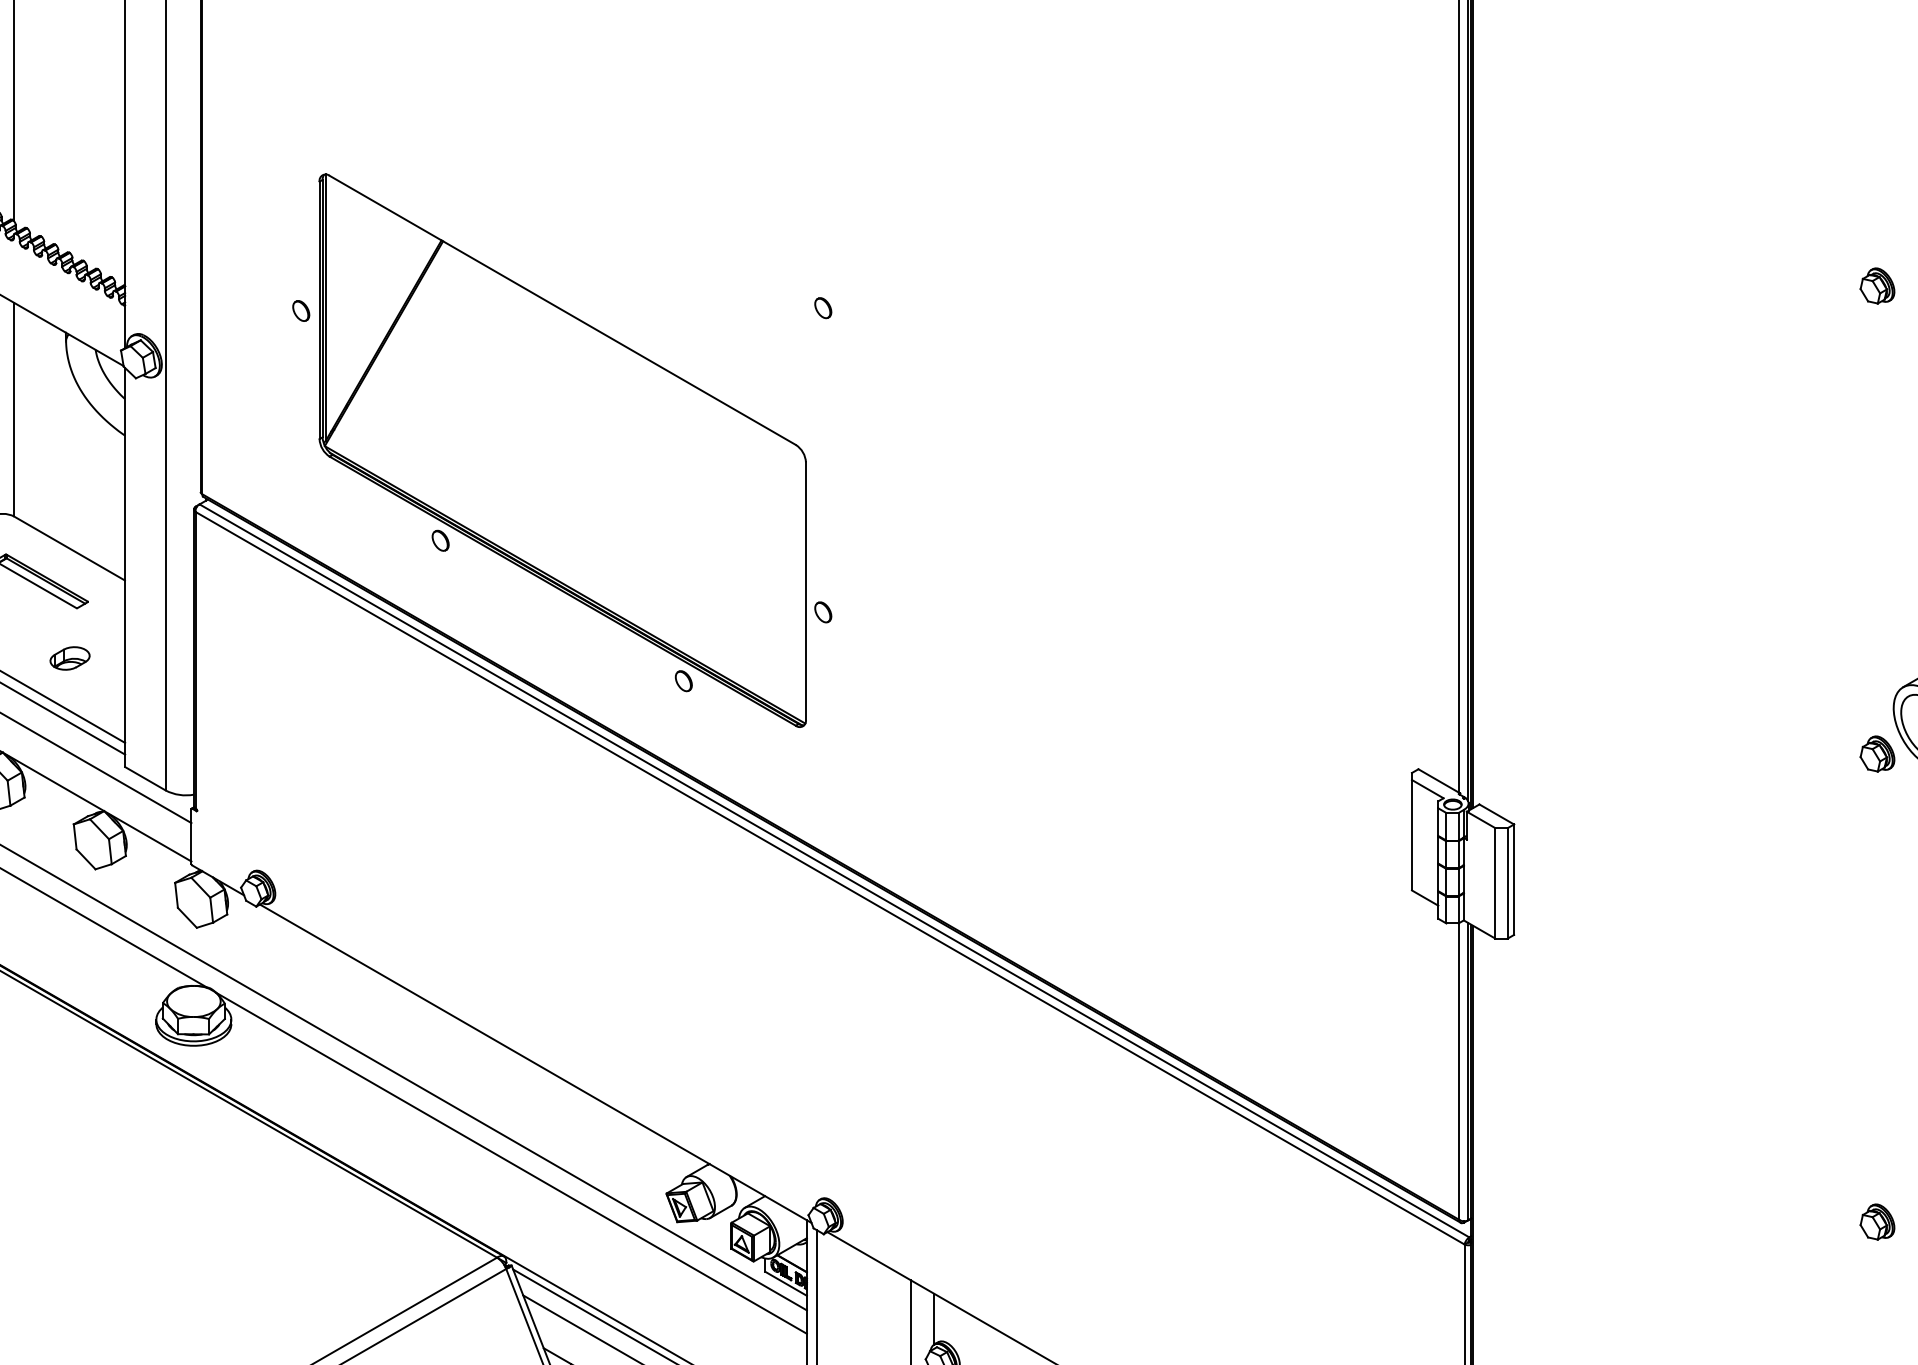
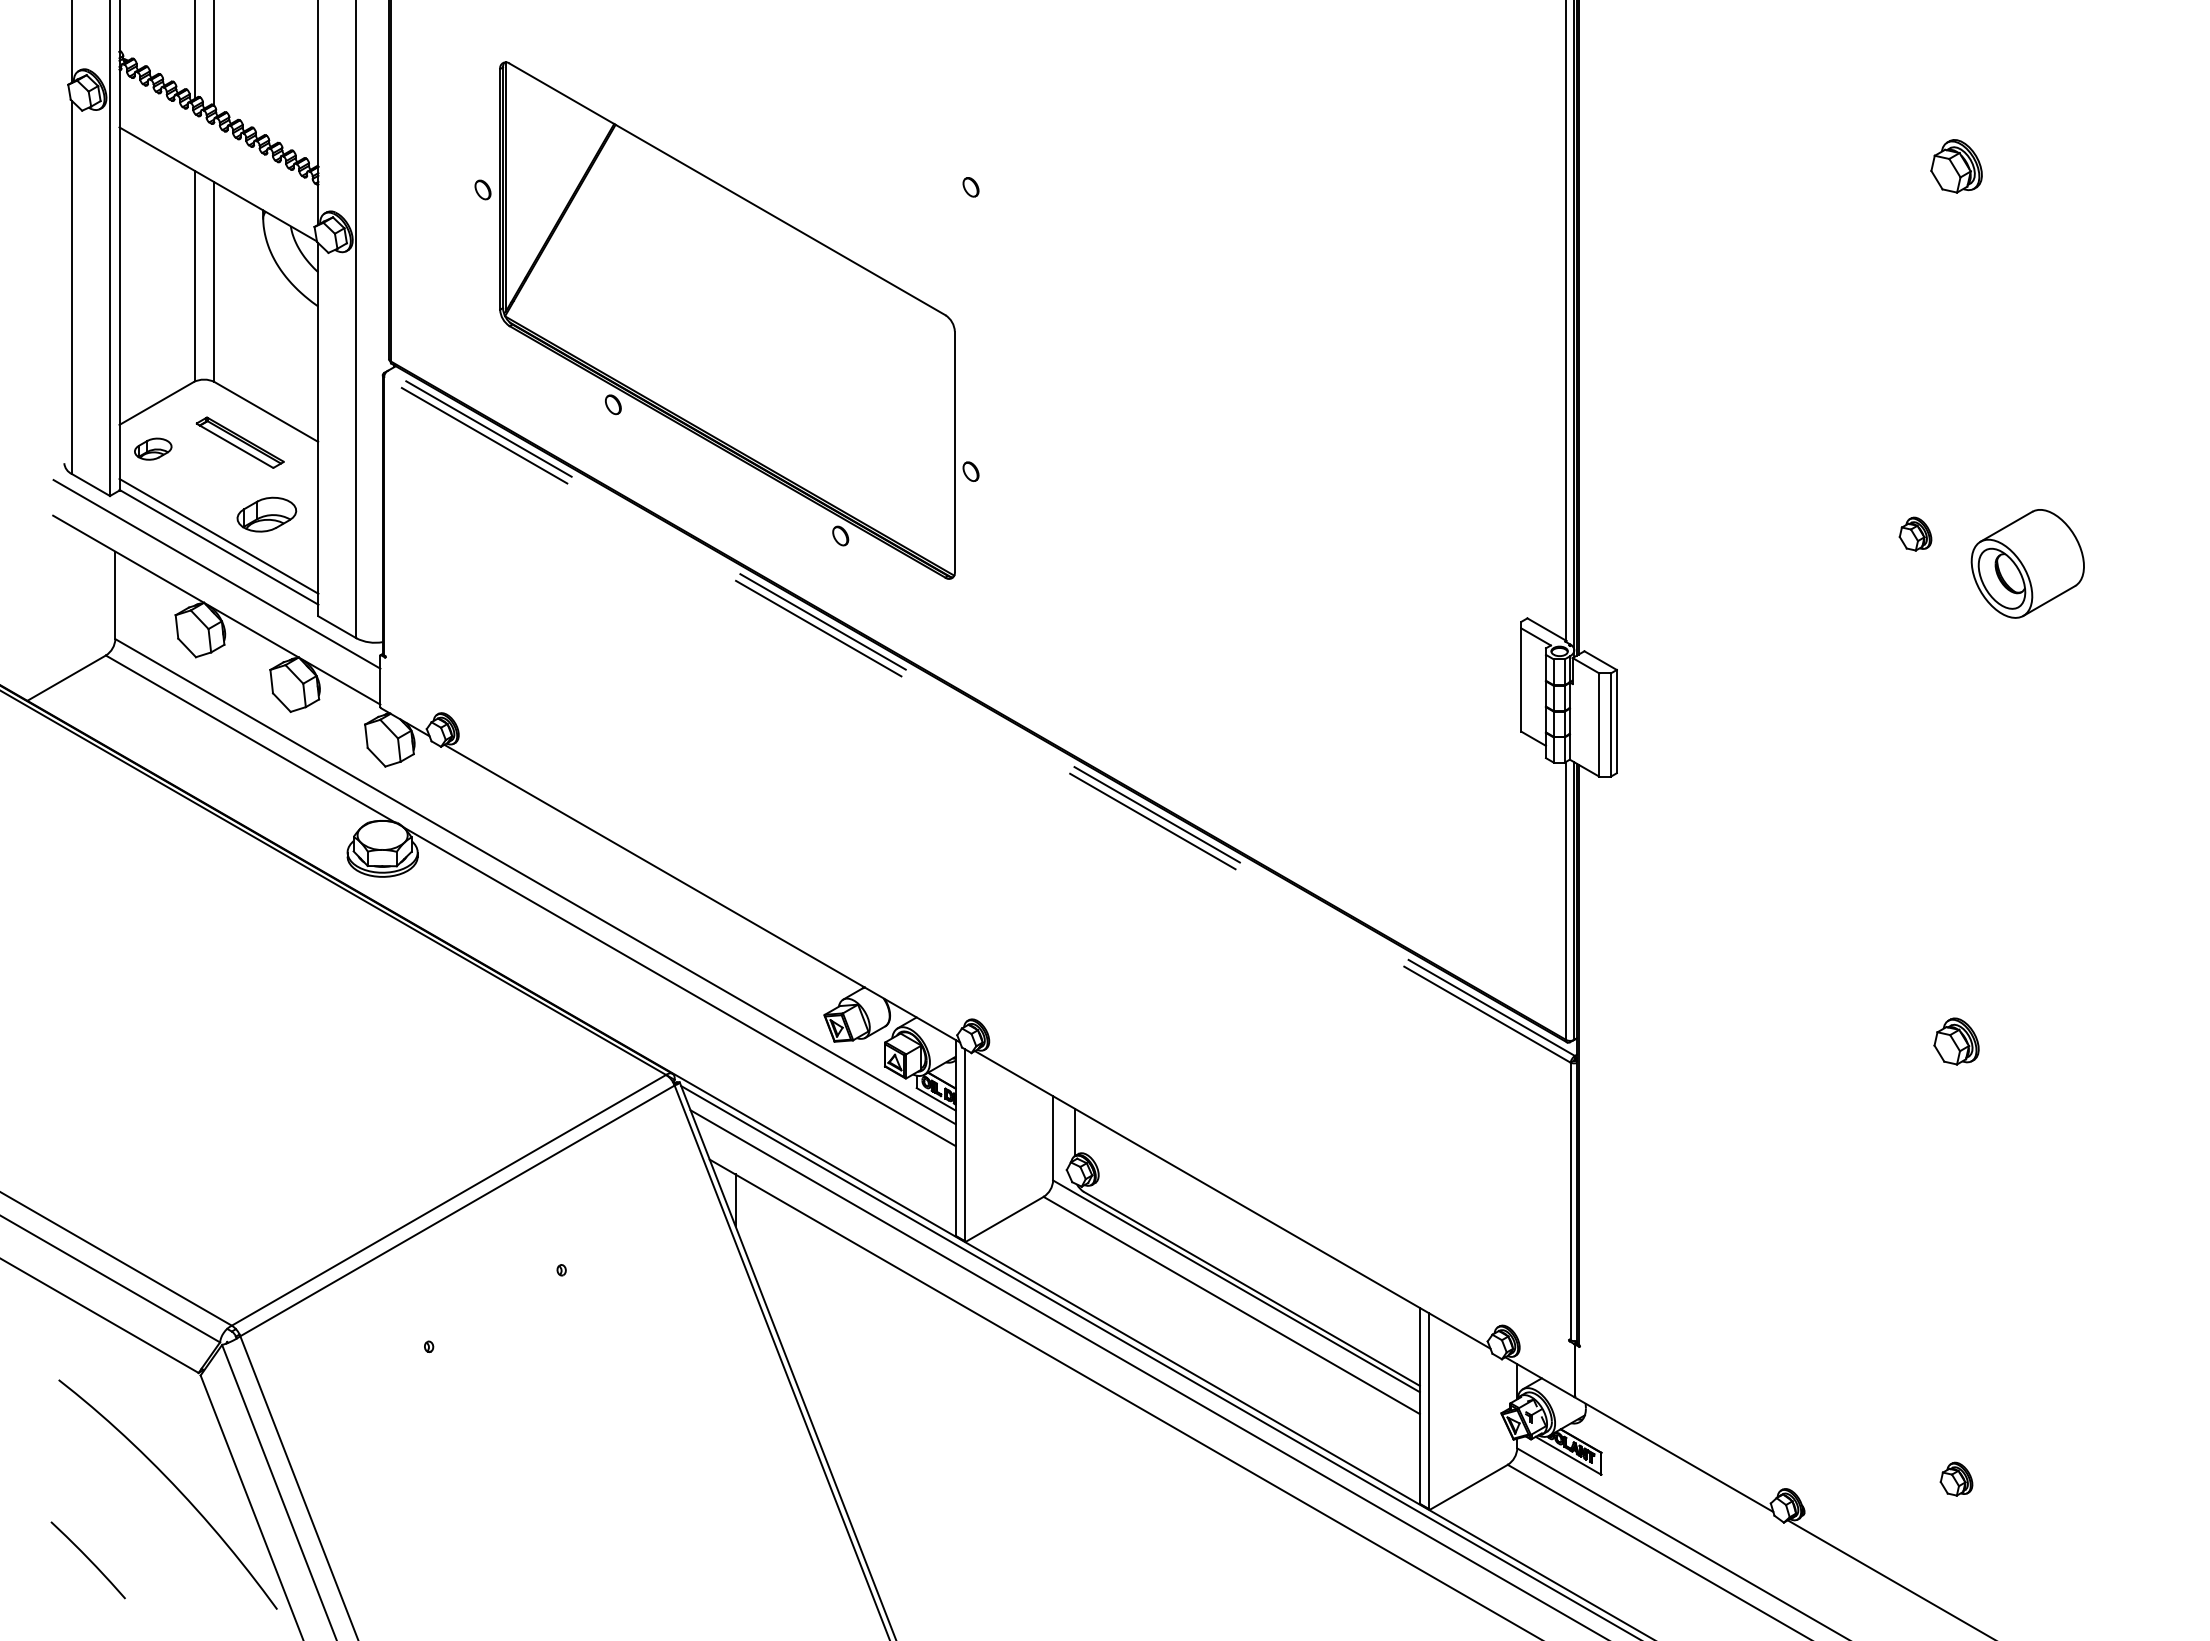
part: (1877, 285) -> (1956, 166), size x1.6
part: (69, 658) -> (266, 514), size x1.6
part: (1877, 753) -> (1915, 533), moved
line: (834, 871) -> (981, 713), solid -> dashed
line: (830, 878) -> (977, 720), solid -> dashed
part: (1877, 1221) -> (1956, 1041), size x1.4

